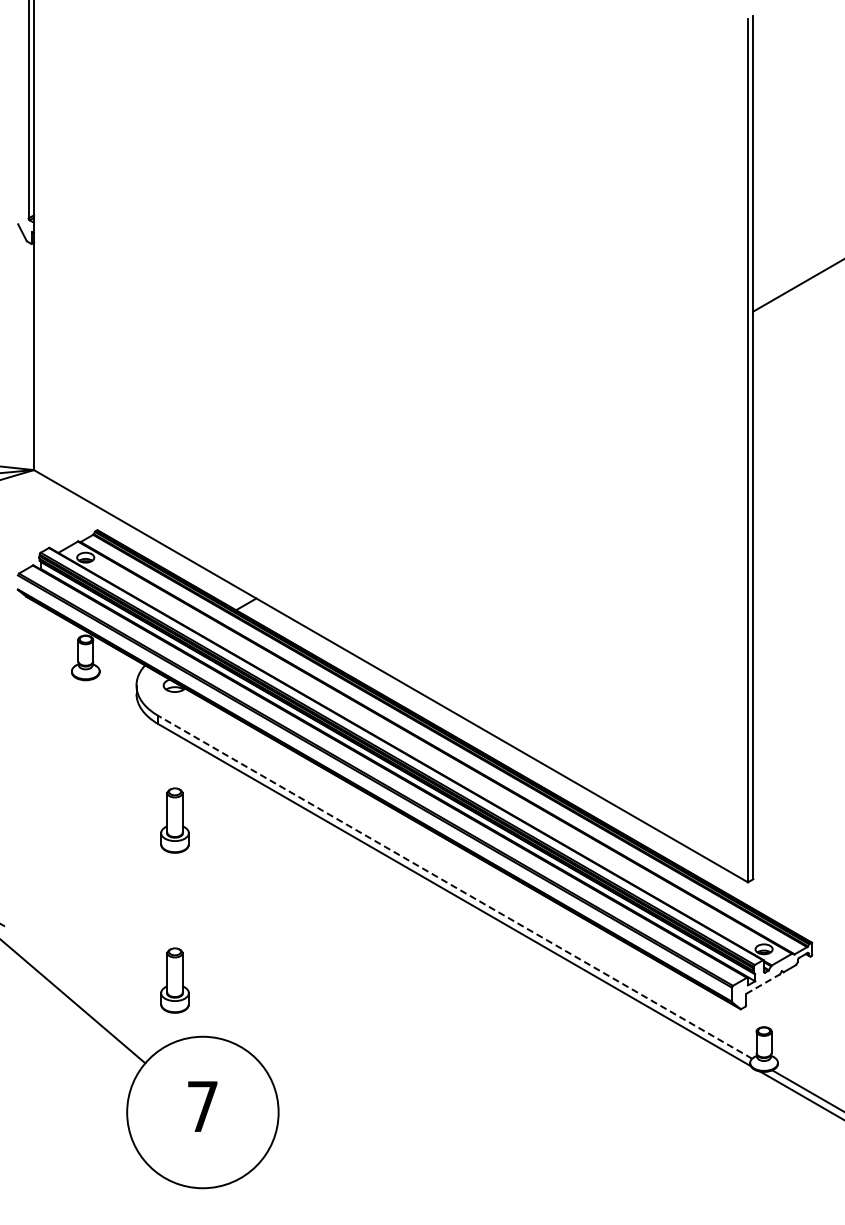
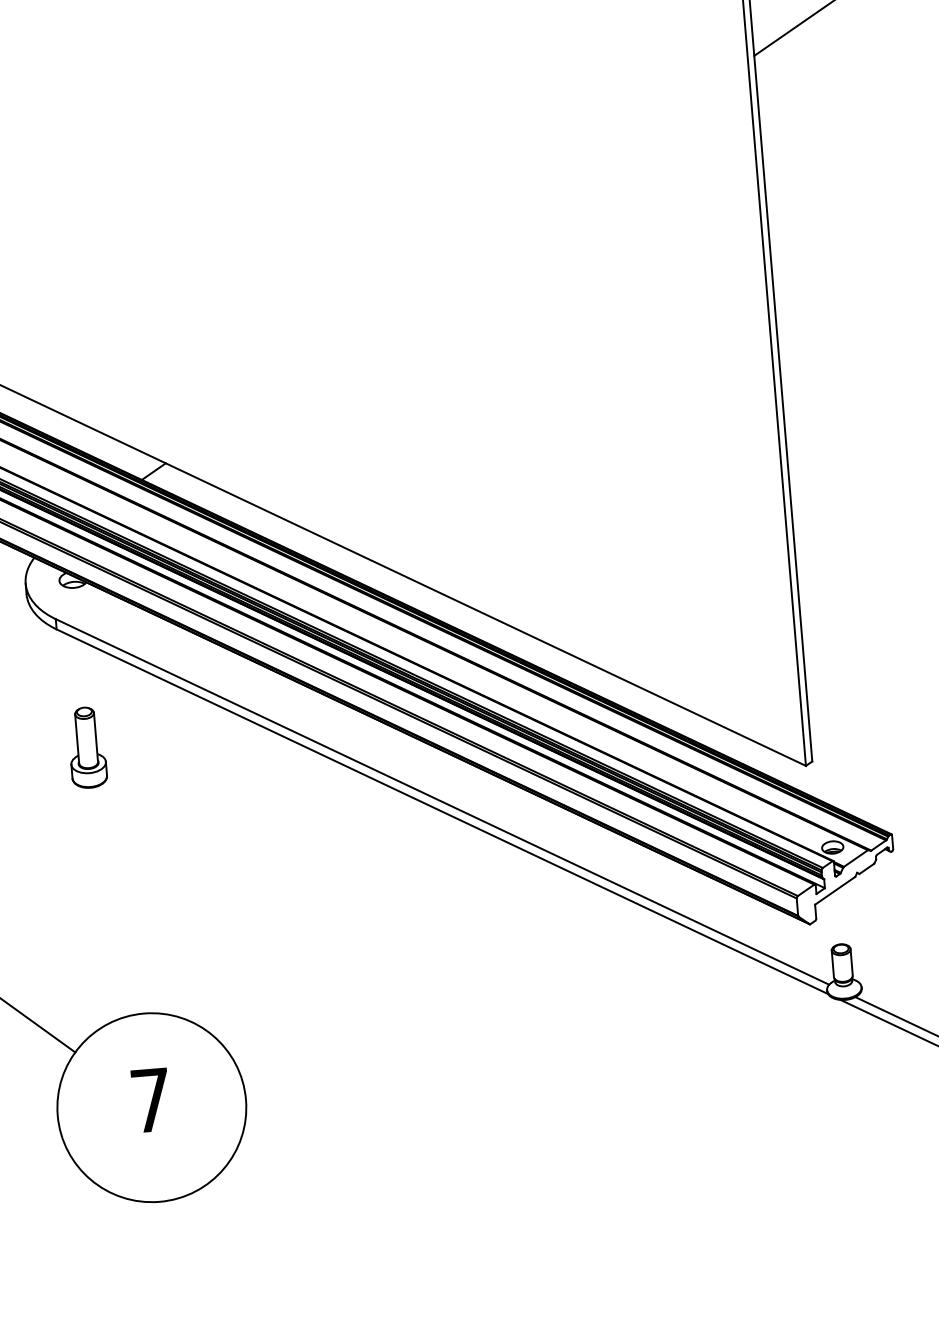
line: (455, 887) -> (442, 802), dashed -> solid
part: (174, 980) -> (103, 946), removed
line: (763, 984) -> (835, 891), dashed -> solid

